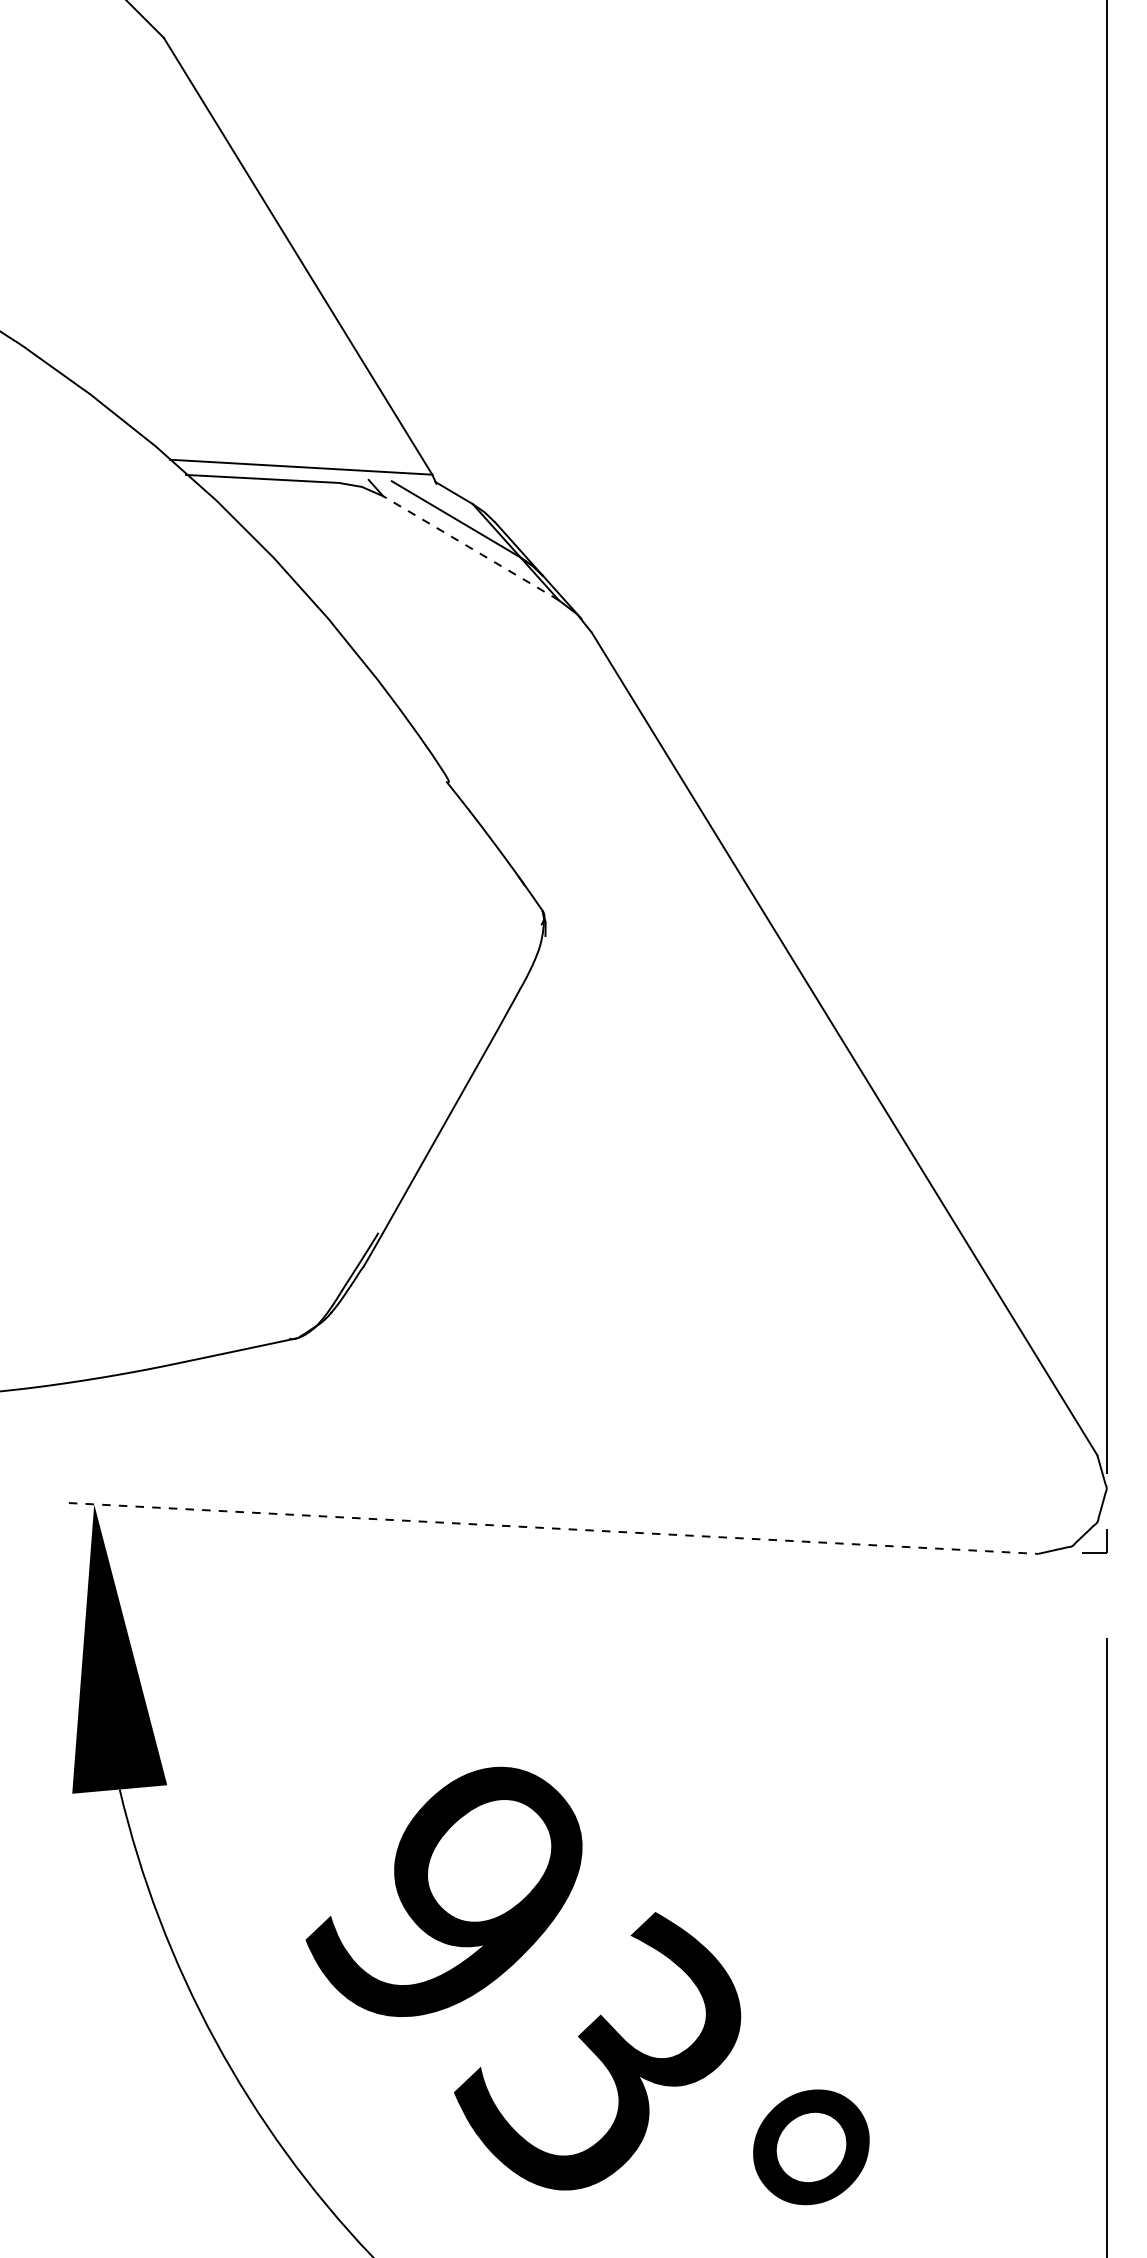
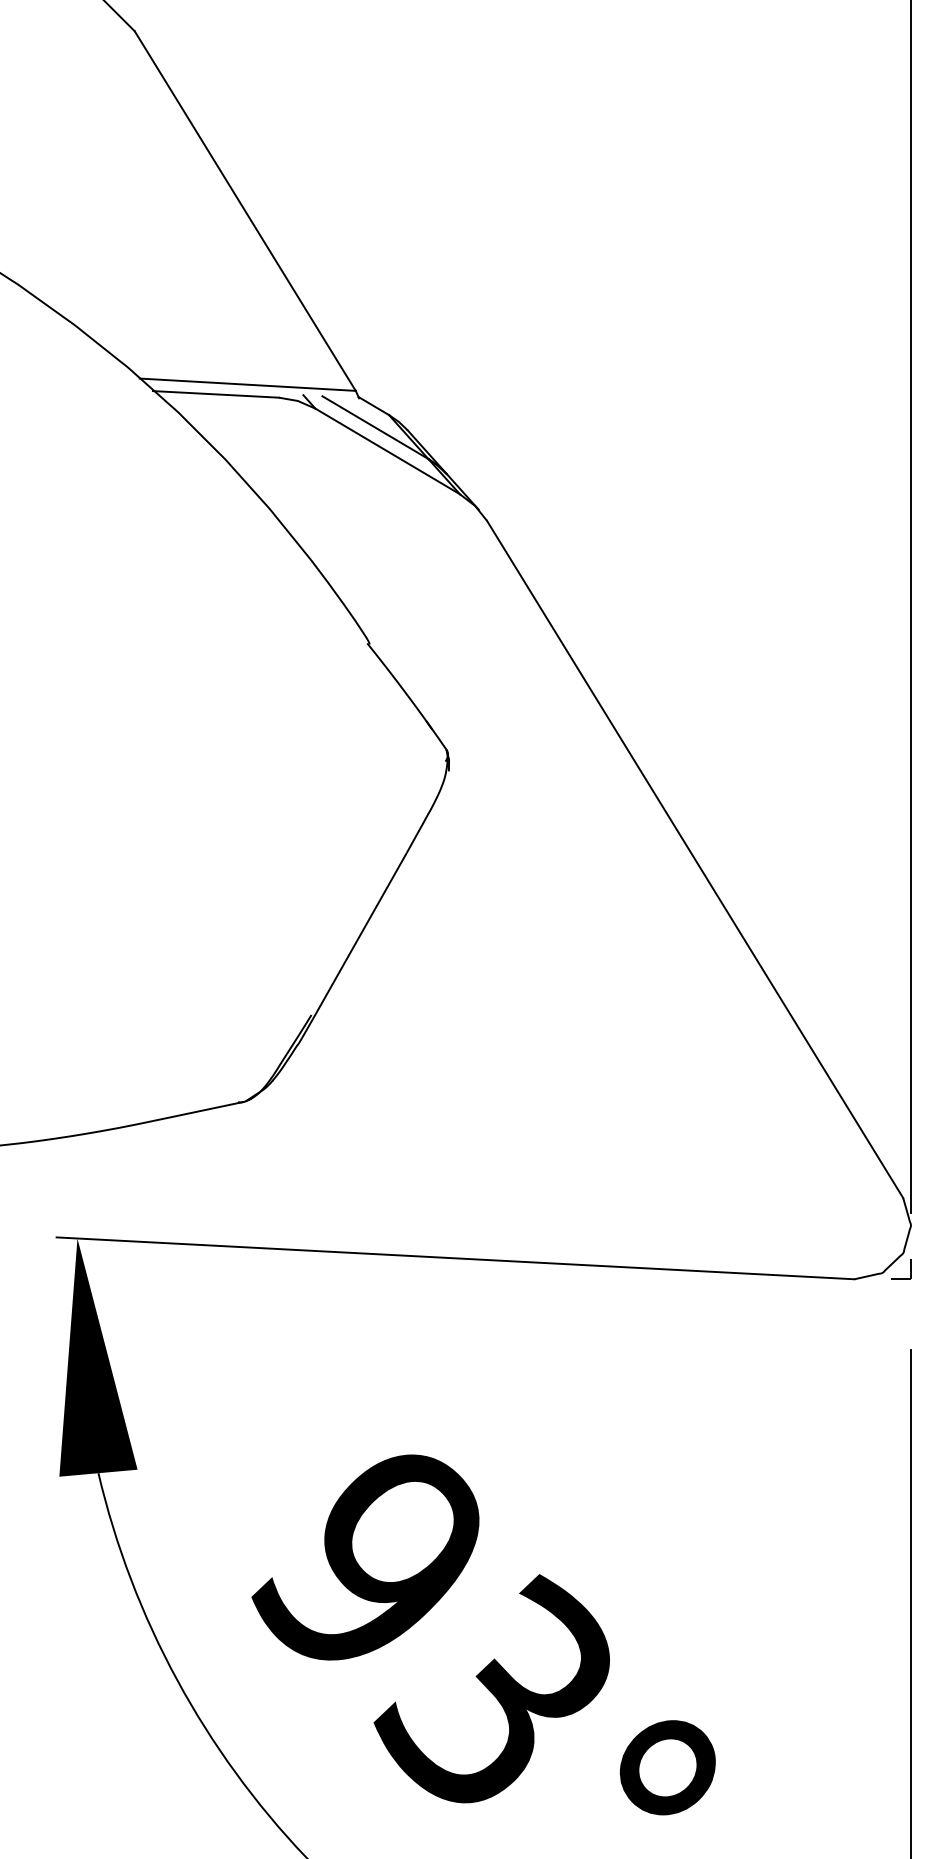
line: (470, 548) -> (387, 451), dashed -> solid
line: (554, 1528) -> (456, 1258), dashed -> solid

